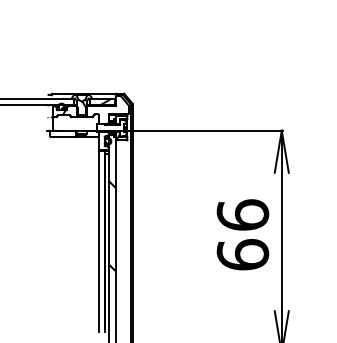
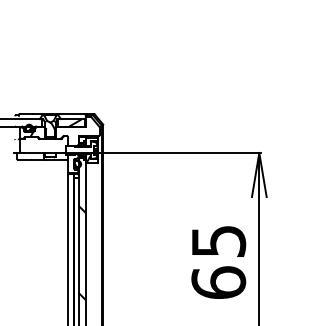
text: (242, 214) -> (218, 240), 66 -> 65

